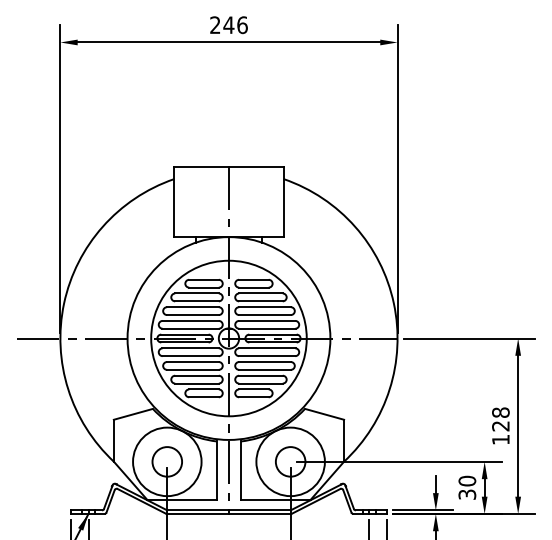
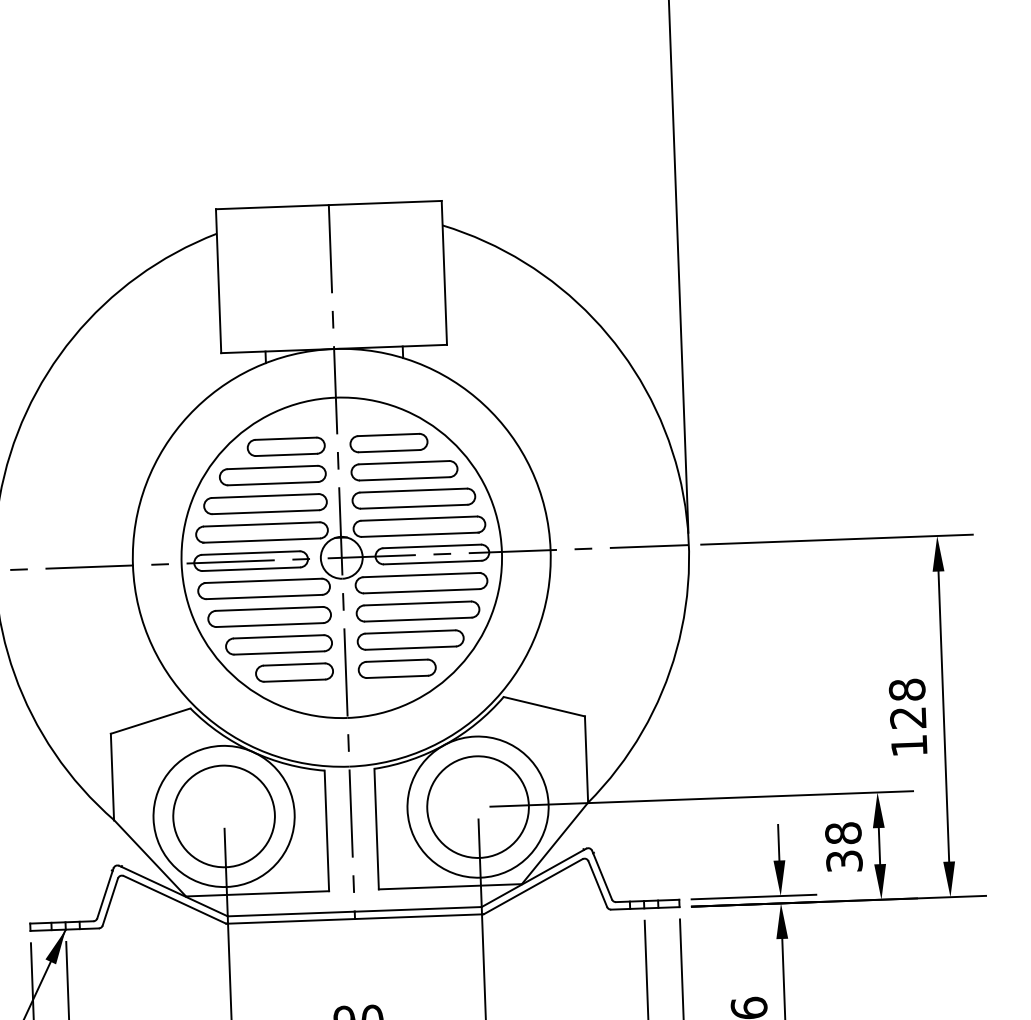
circle: (166, 461) -> (222, 815), size x1.67
circle: (290, 461) -> (477, 806), size x1.67
text: (466, 480) -> (841, 832), 30 -> 38

